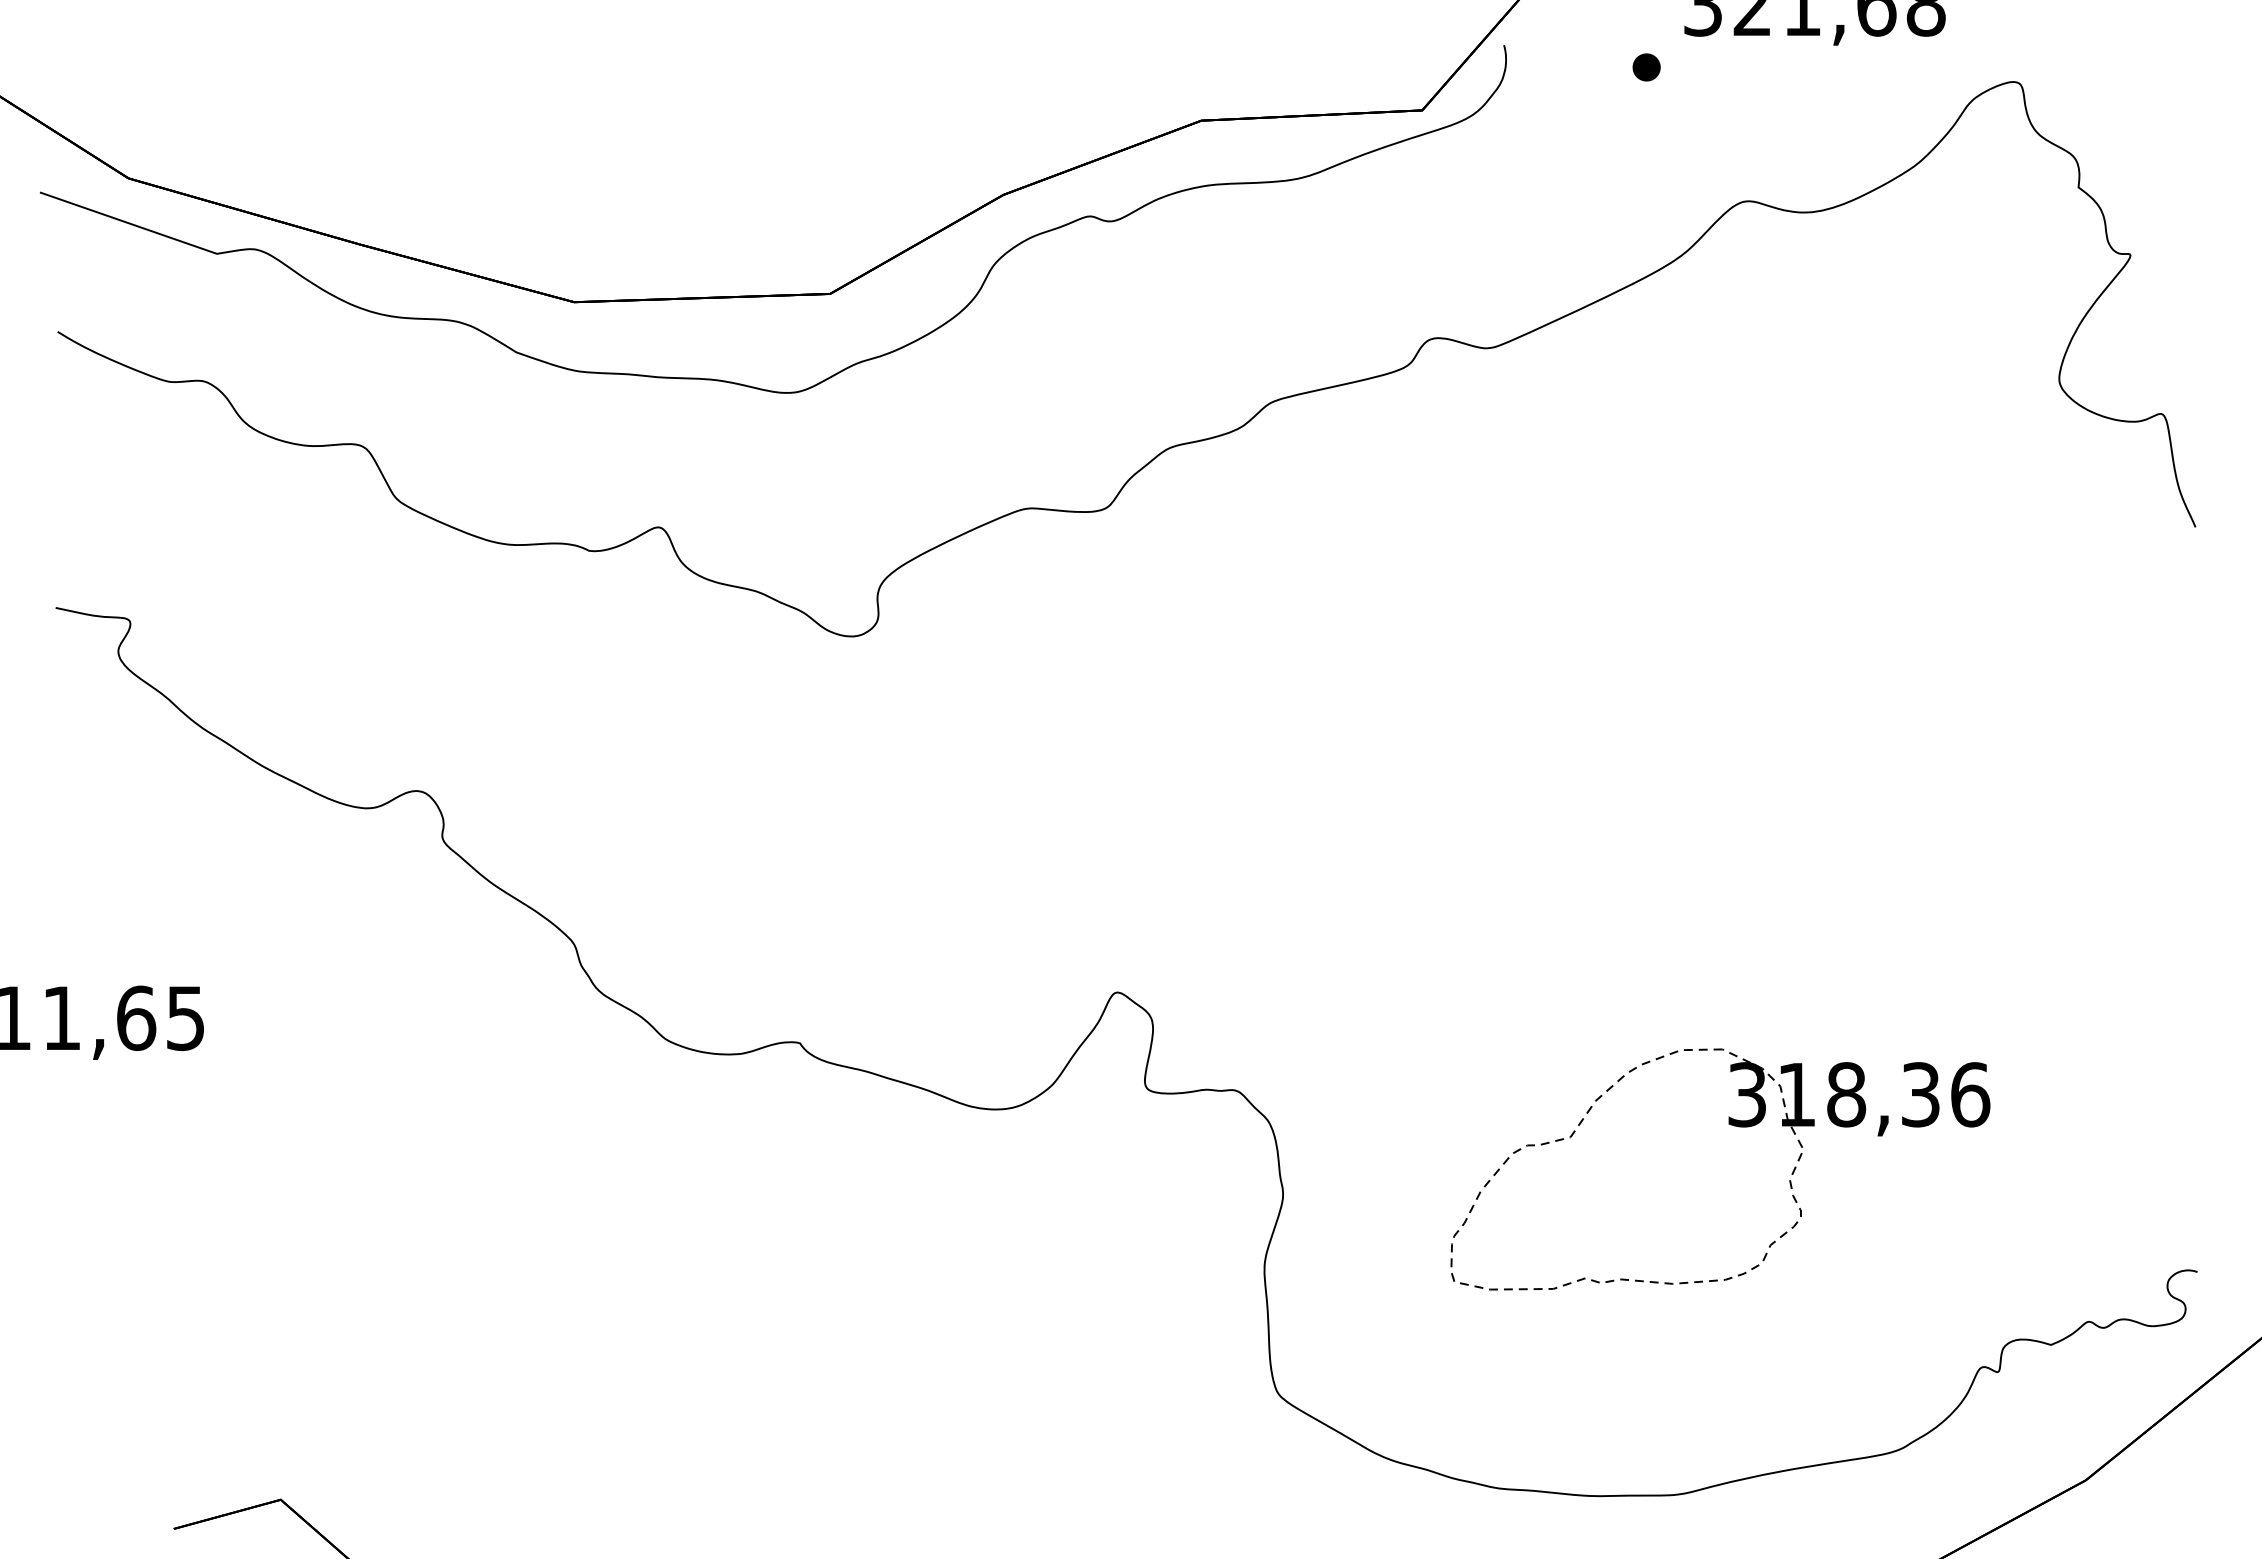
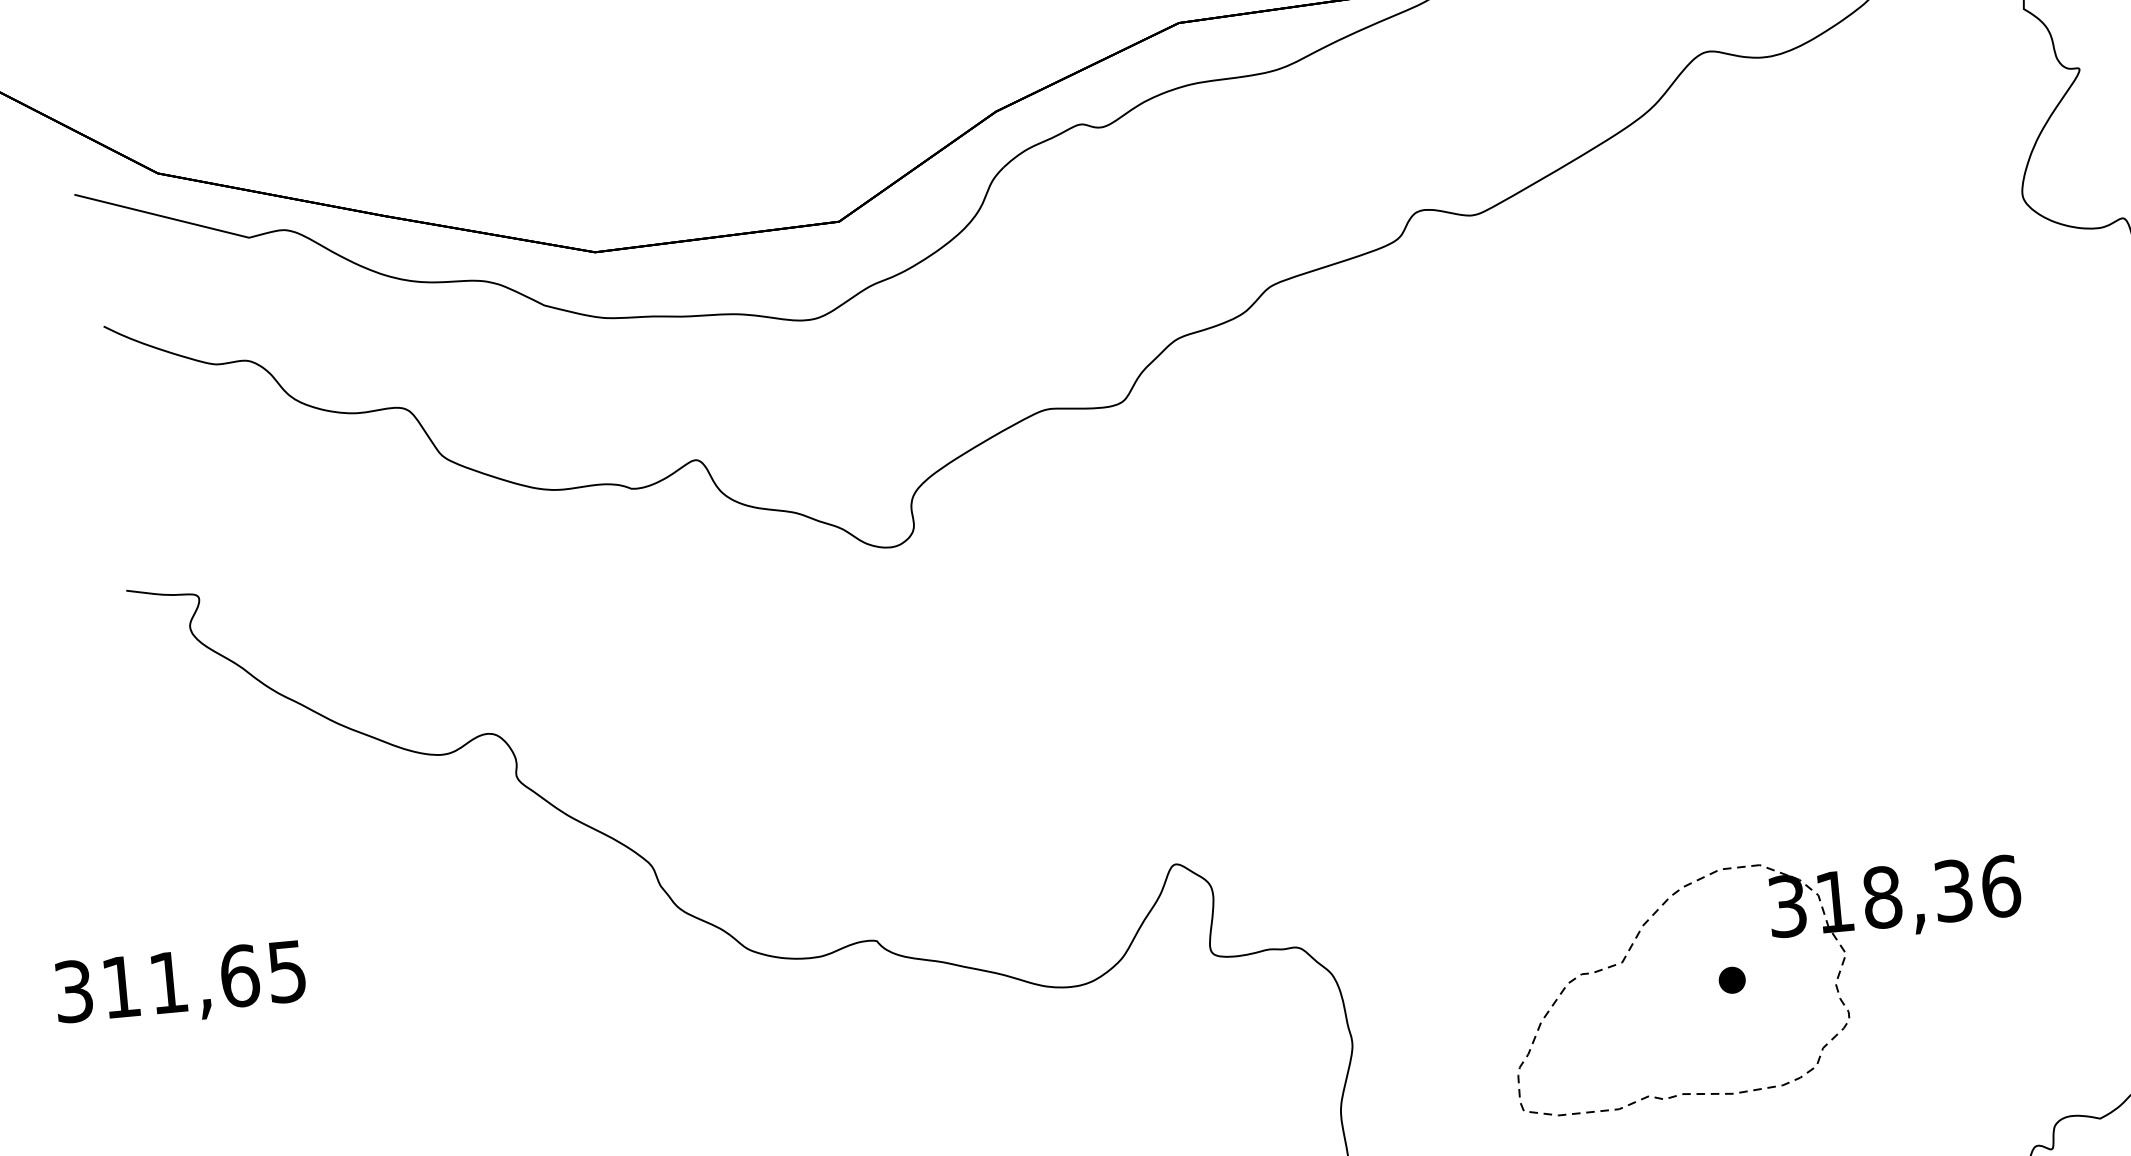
part: (1682, 1166) -> (1731, 980), added

